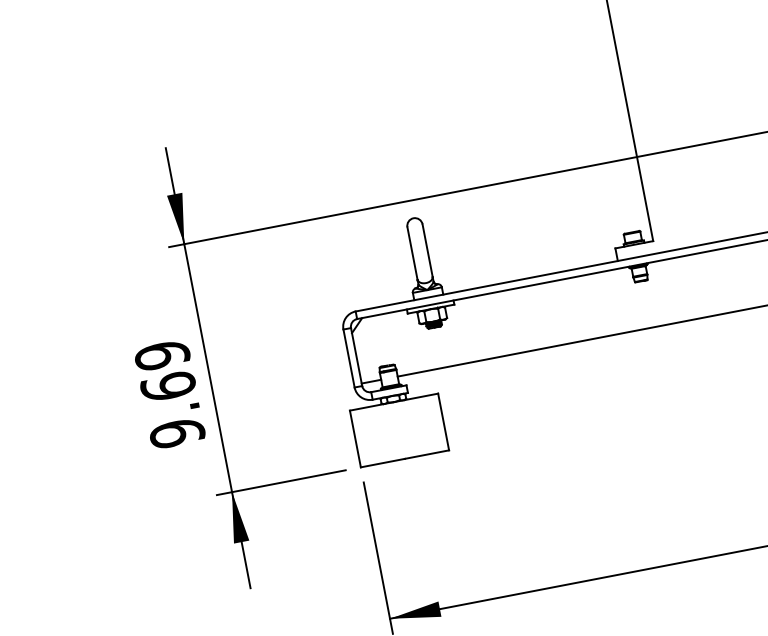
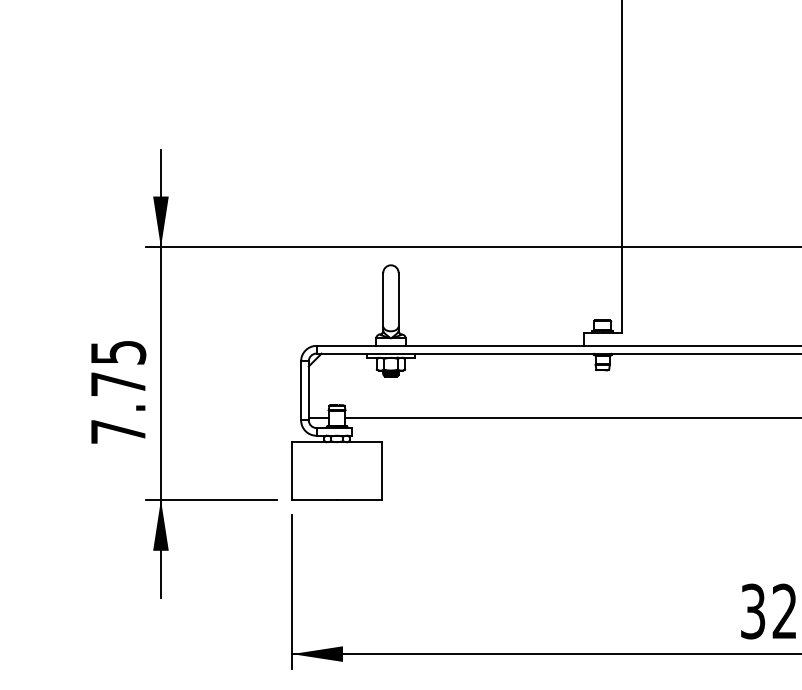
text: (170, 394) -> (118, 392), 9.69 -> 7.75

